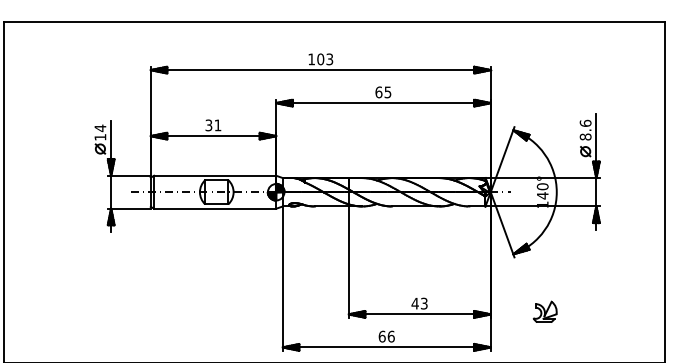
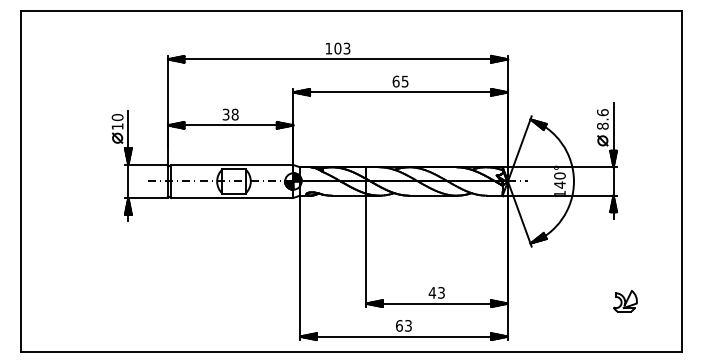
text: (217, 125) -> (234, 114), 31 -> 38
text: (100, 128) -> (117, 117), 14 -> 10
part: (545, 312) -> (625, 301), moved
text: (391, 336) -> (408, 325), 66 -> 63

